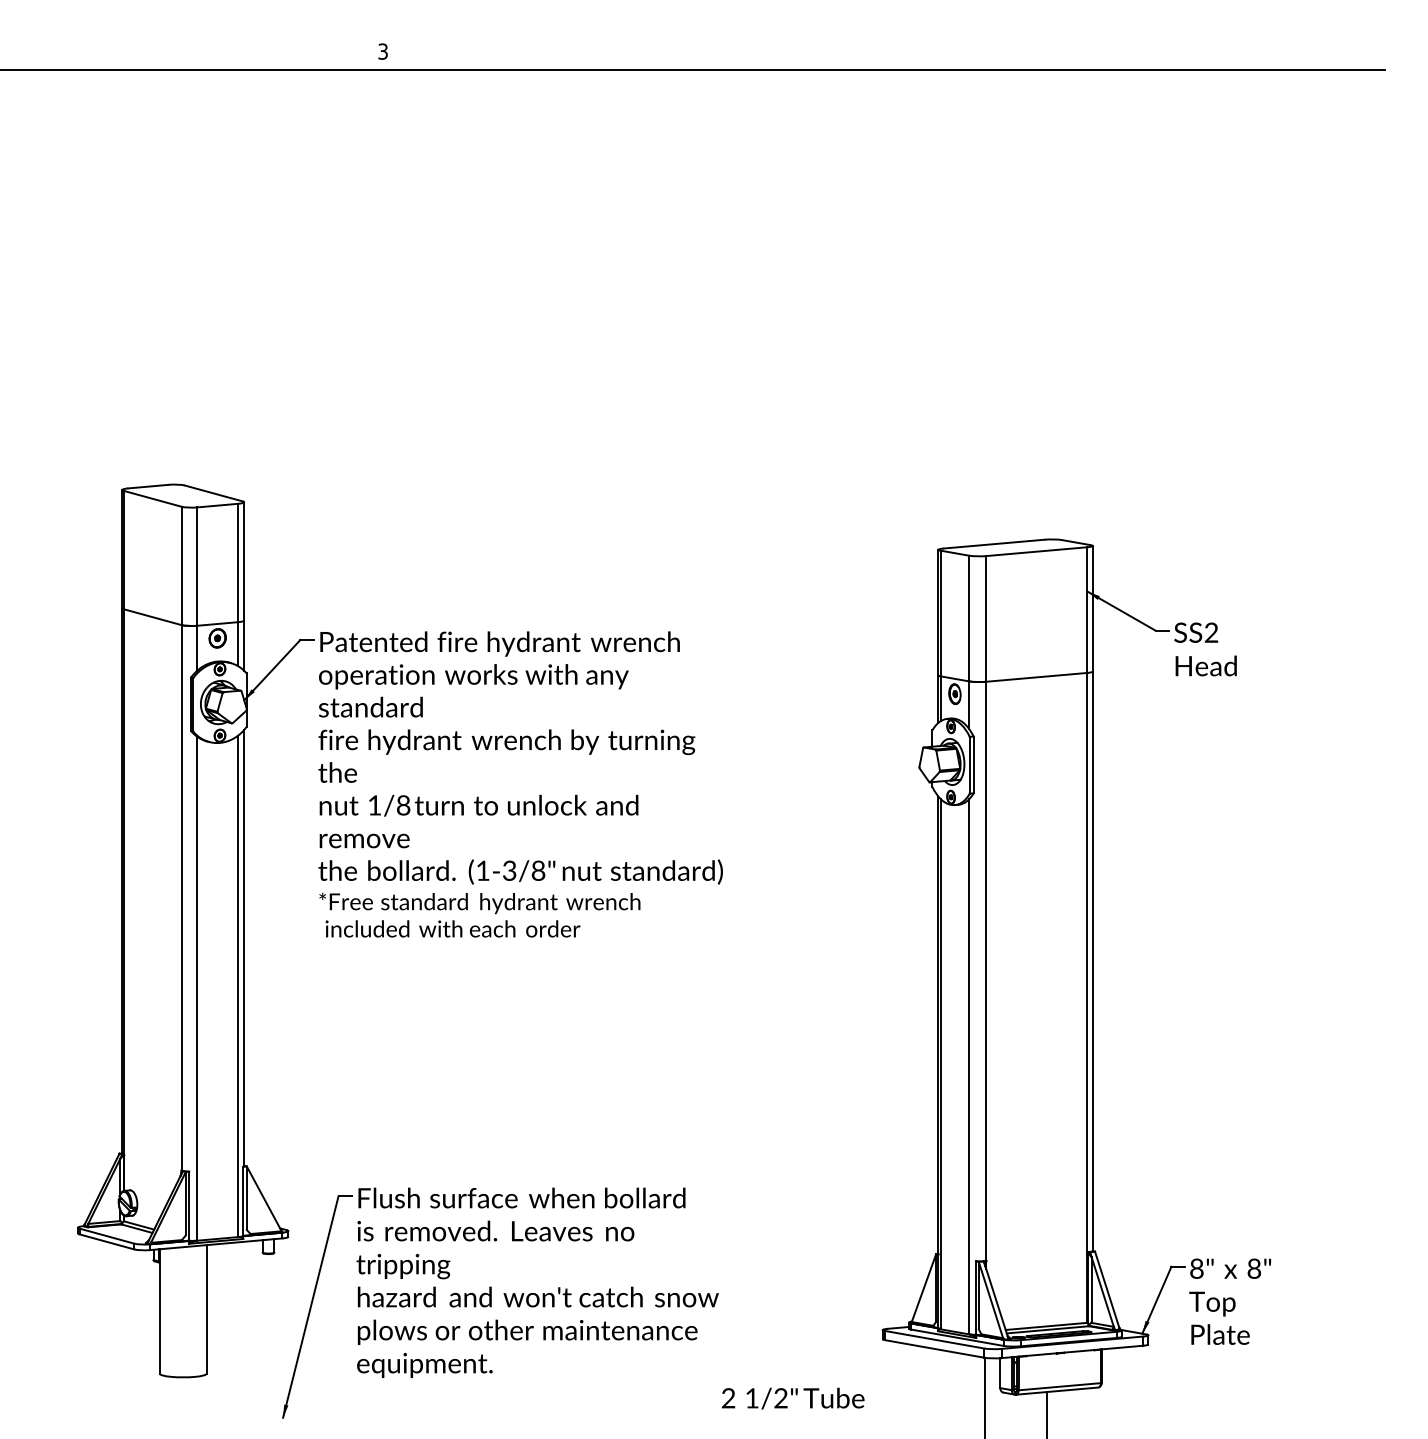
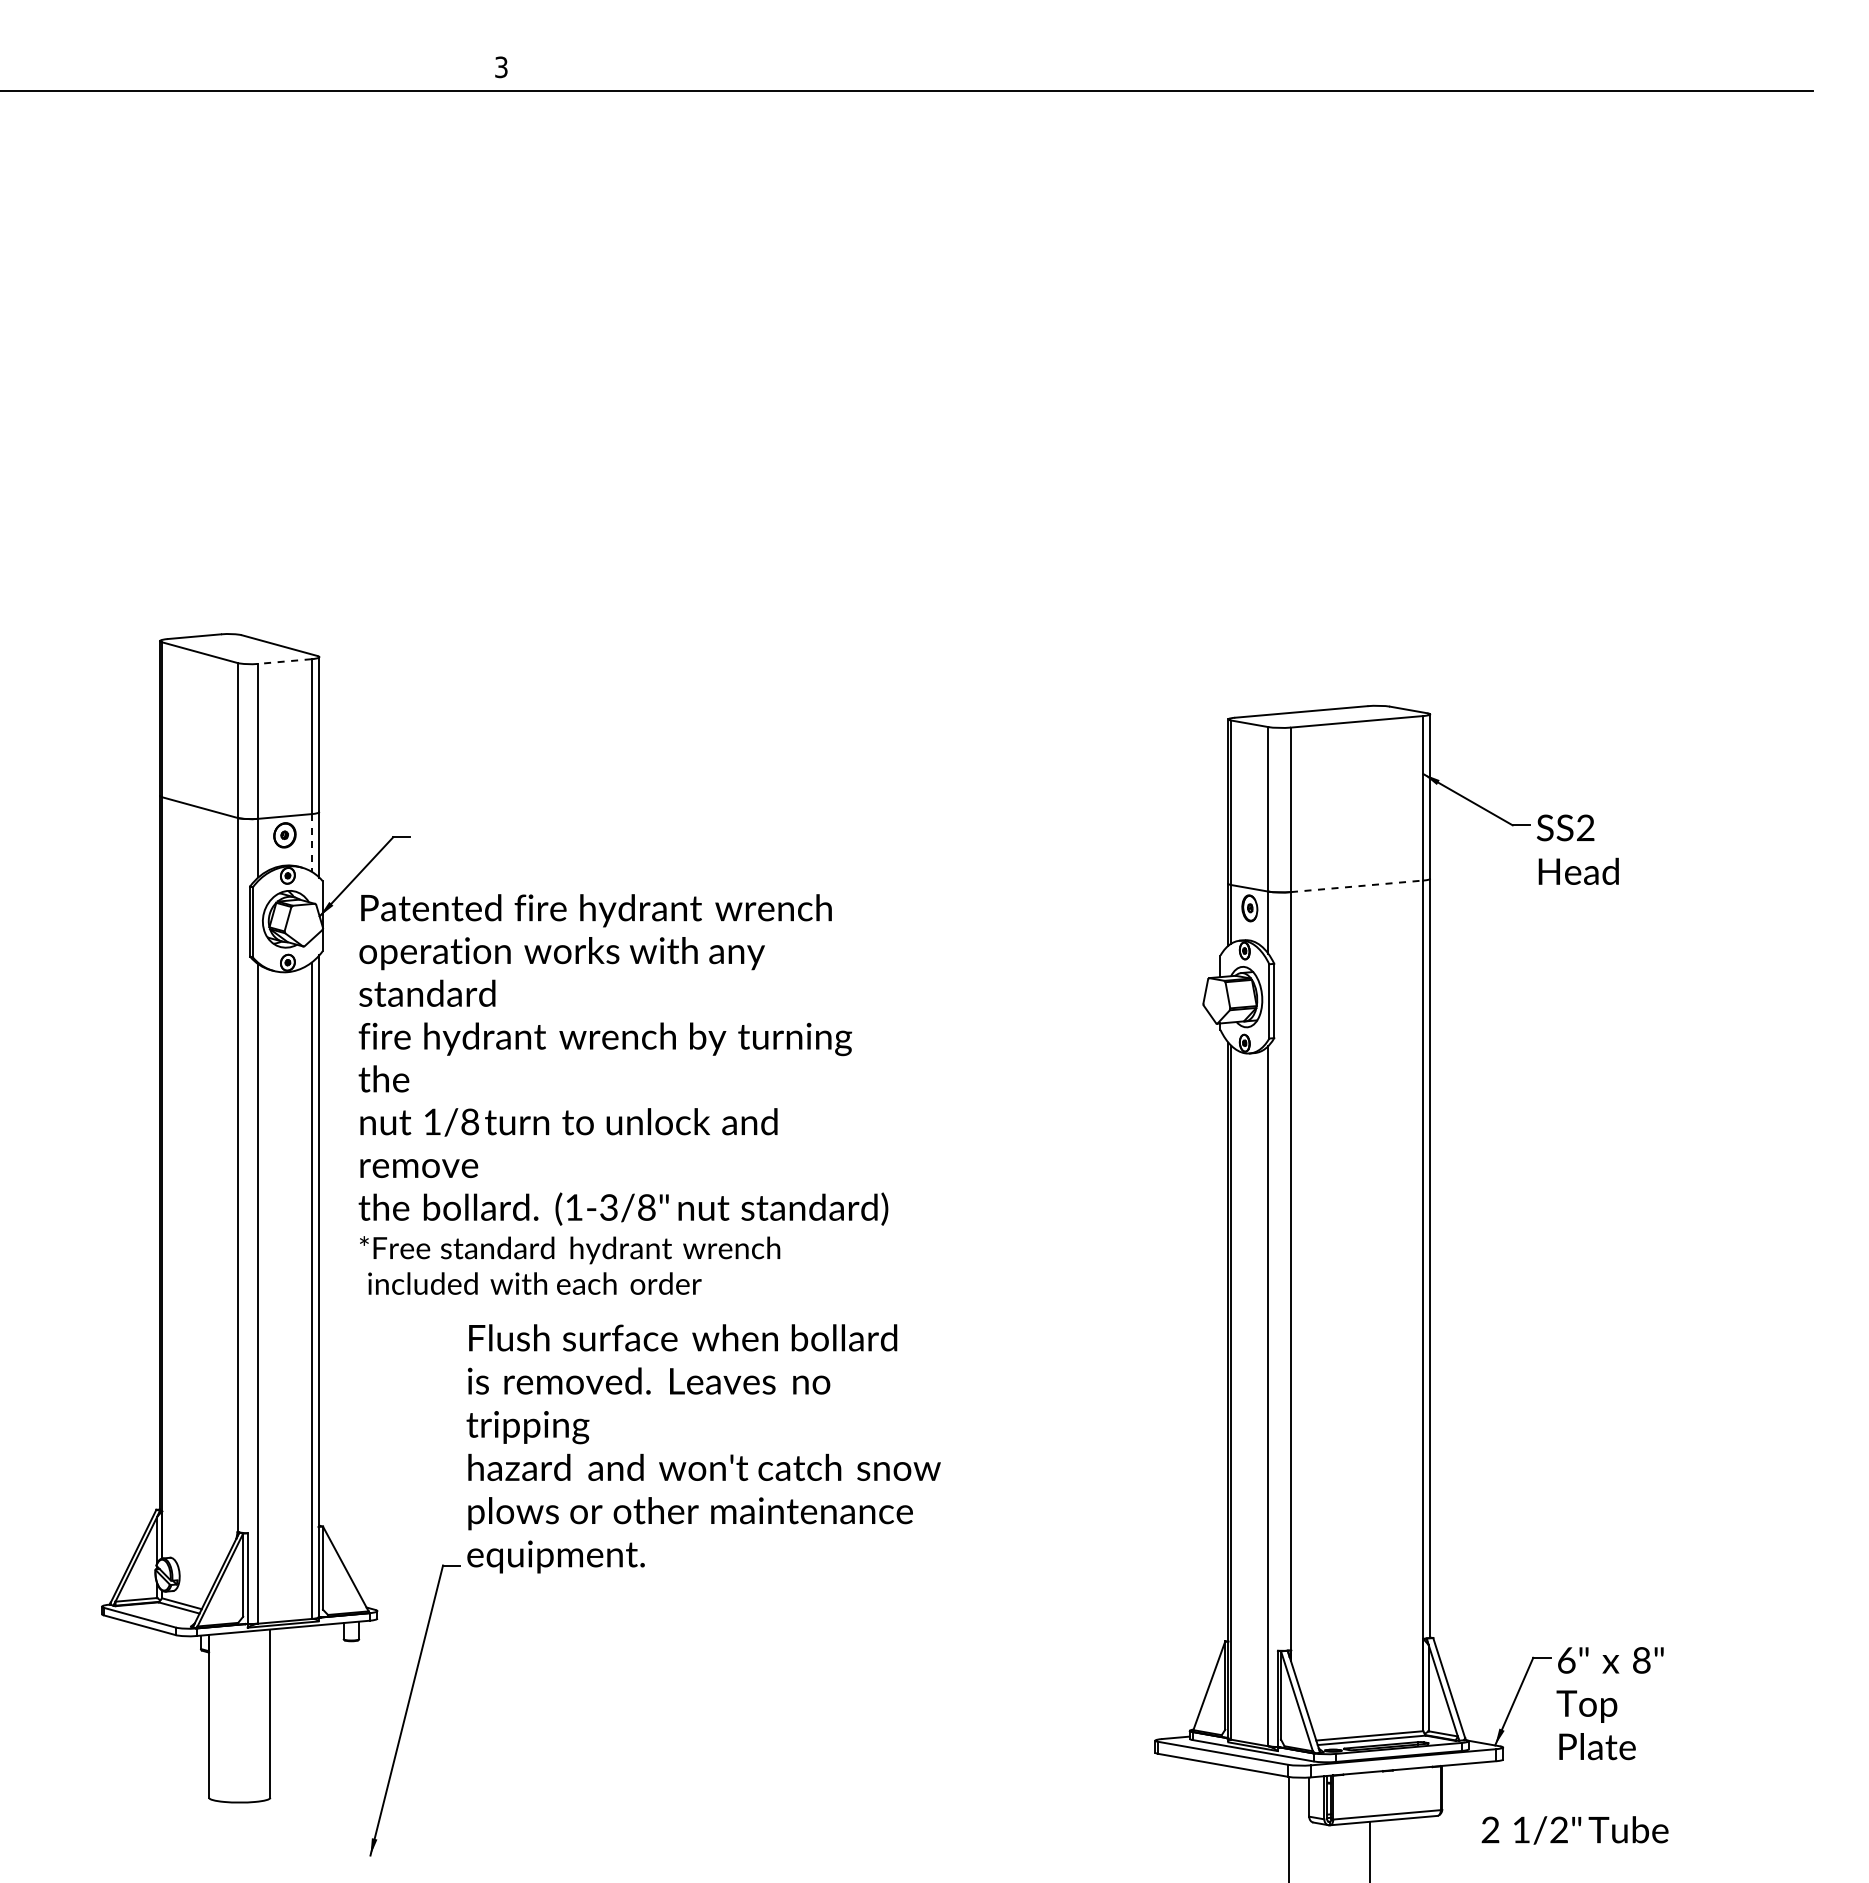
line: (218, 505) -> (285, 661), solid -> dashed
line: (238, 643) -> (311, 842), solid -> dashed
line: (1037, 677) -> (1357, 886), solid -> dashed
text: (520, 784) -> (623, 1094), moved
text: (1196, 1268) -> (1566, 1660), 8" -> 6"
text: (537, 1282) -> (703, 1448), moved
text: (792, 1398) -> (1574, 1830), moved

